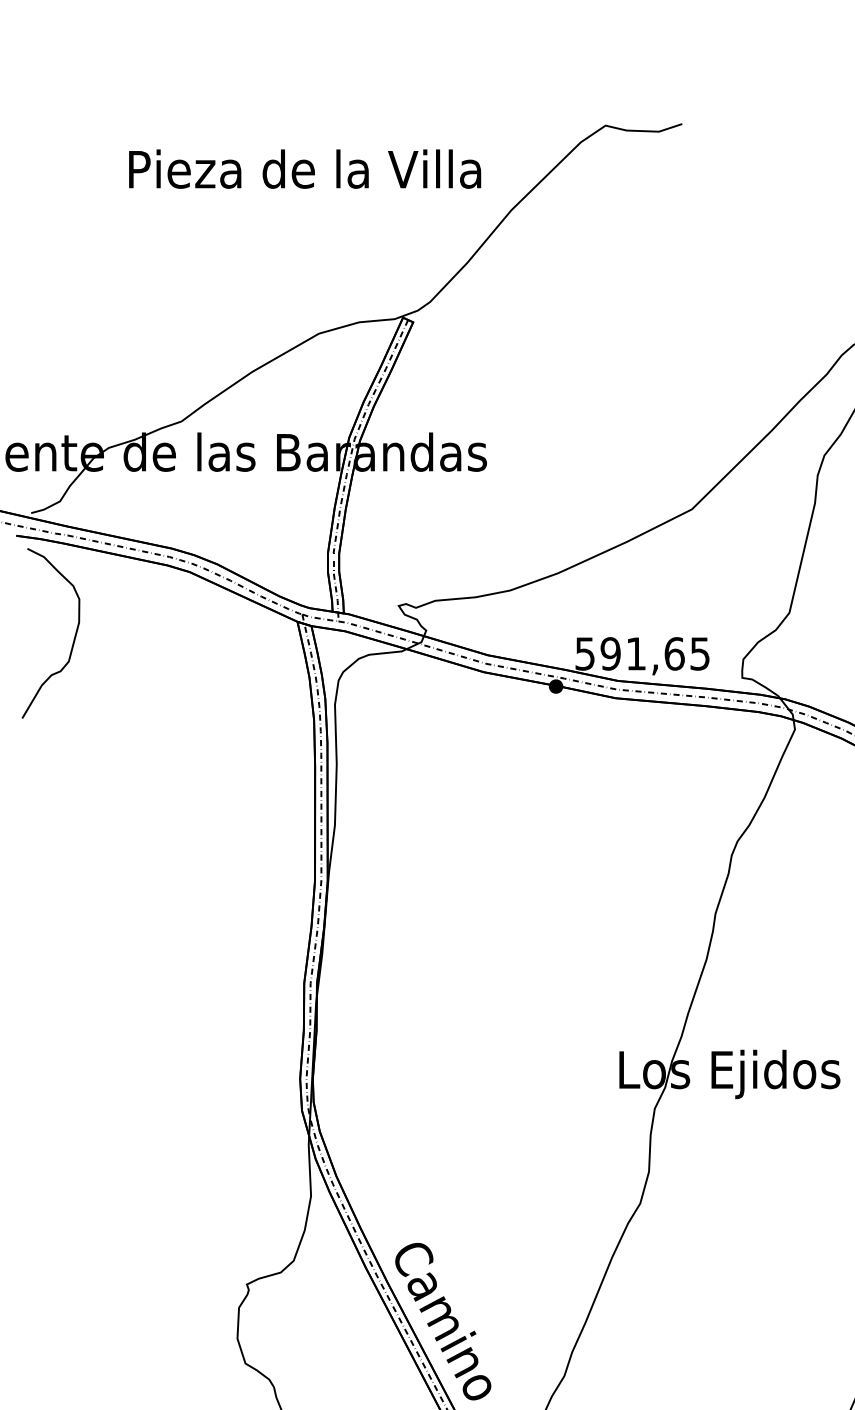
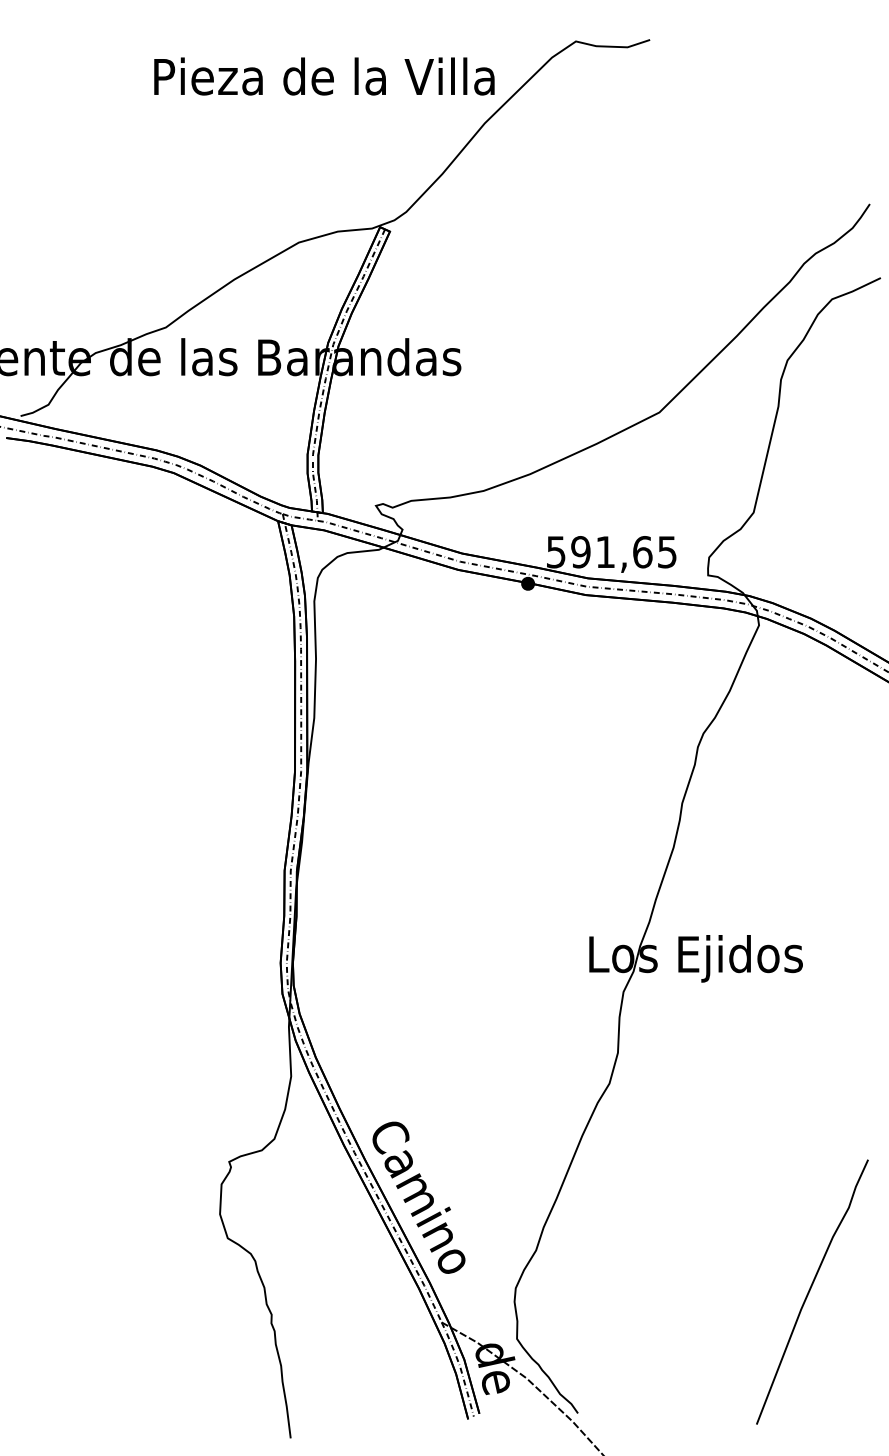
text: (305, 169) -> (324, 76), moved
curve: (73, 638) -> (61, 537), removed

